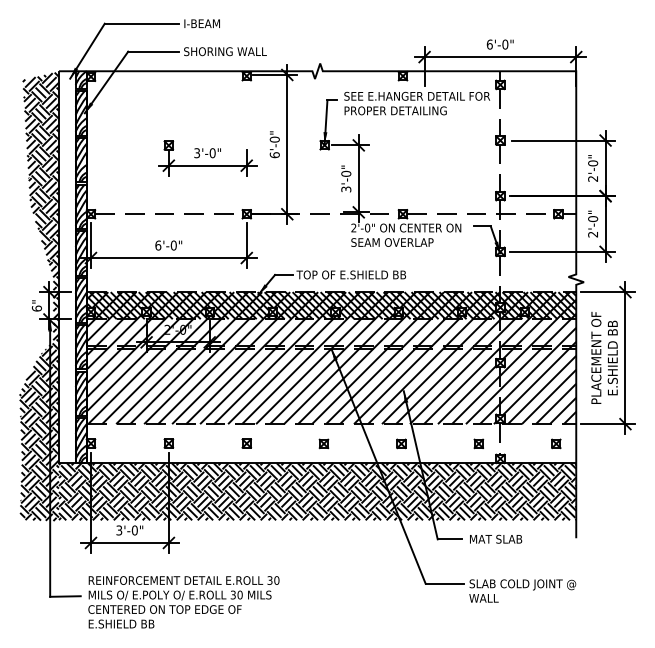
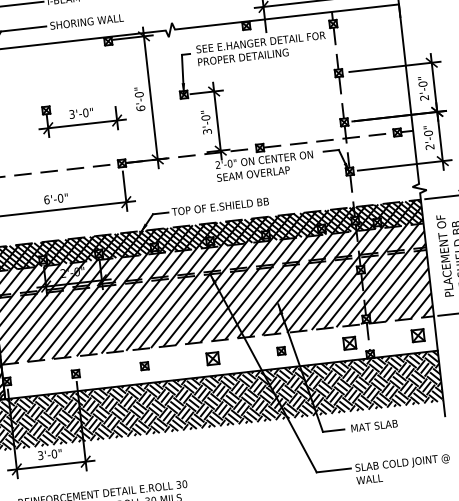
part: (323, 443) -> (212, 358), size x1.6
part: (478, 443) -> (349, 343), size x1.6
part: (556, 443) -> (418, 335), size x1.6

